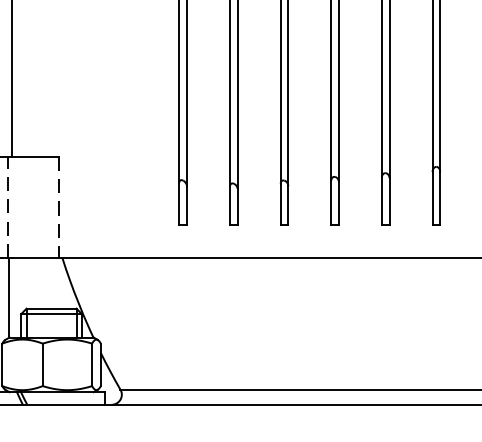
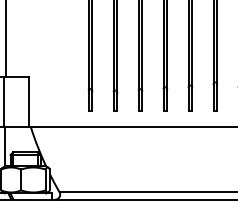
line: (8, 207) -> (4, 102), dashed -> solid
line: (59, 207) -> (29, 102), dashed -> solid

